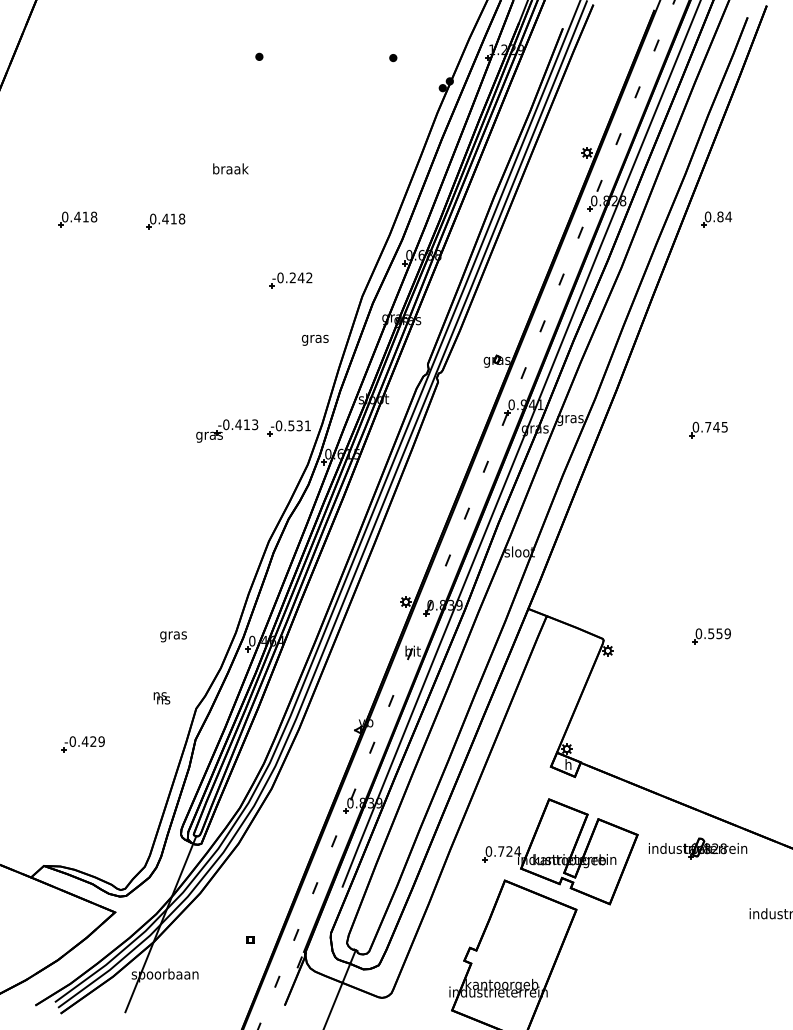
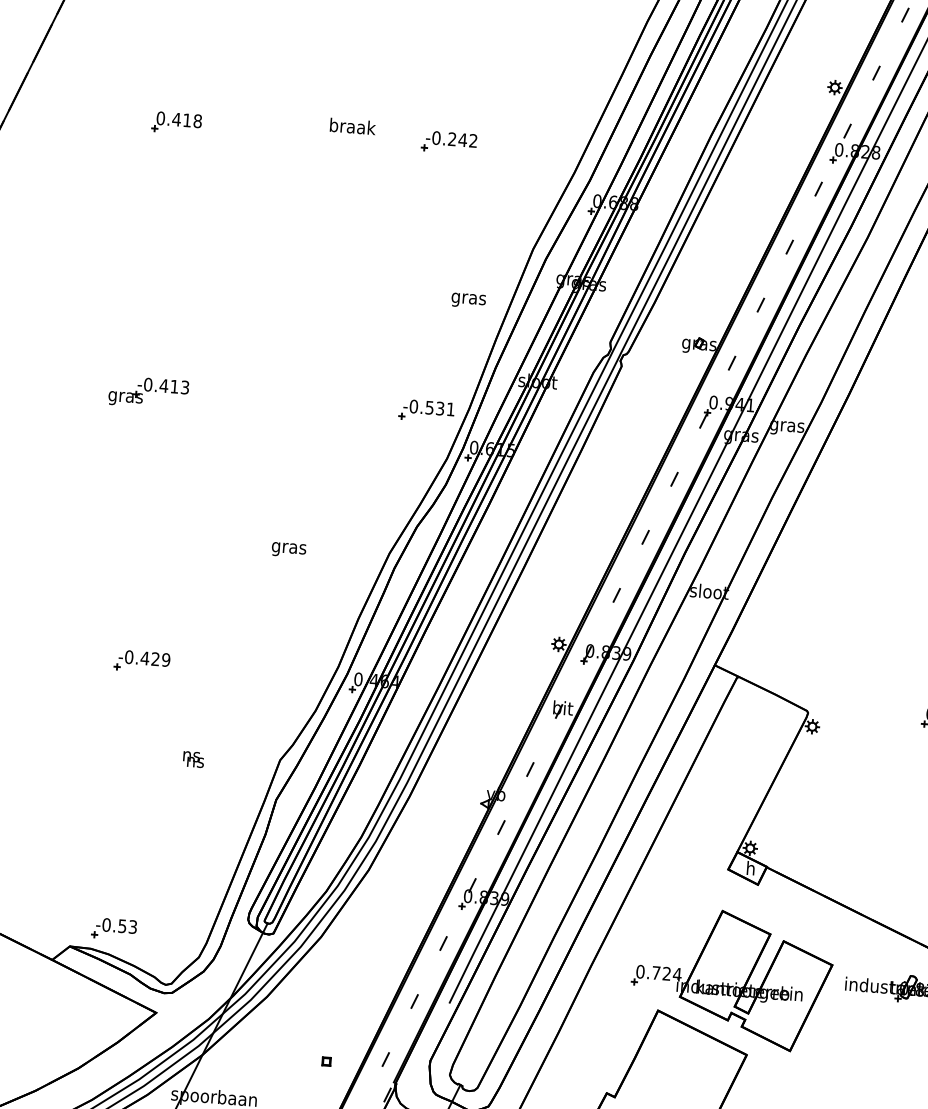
text: (230, 168) -> (352, 125), moved
part: (165, 221) -> (288, 133), removed
part: (290, 280) -> (448, 142), moved
part: (227, 430) -> (149, 392), moved
text: (173, 636) -> (288, 549), moved
text: (161, 698) -> (193, 759), moved
part: (82, 744) -> (141, 661), moved
part: (76, 849) -> (113, 928), added

